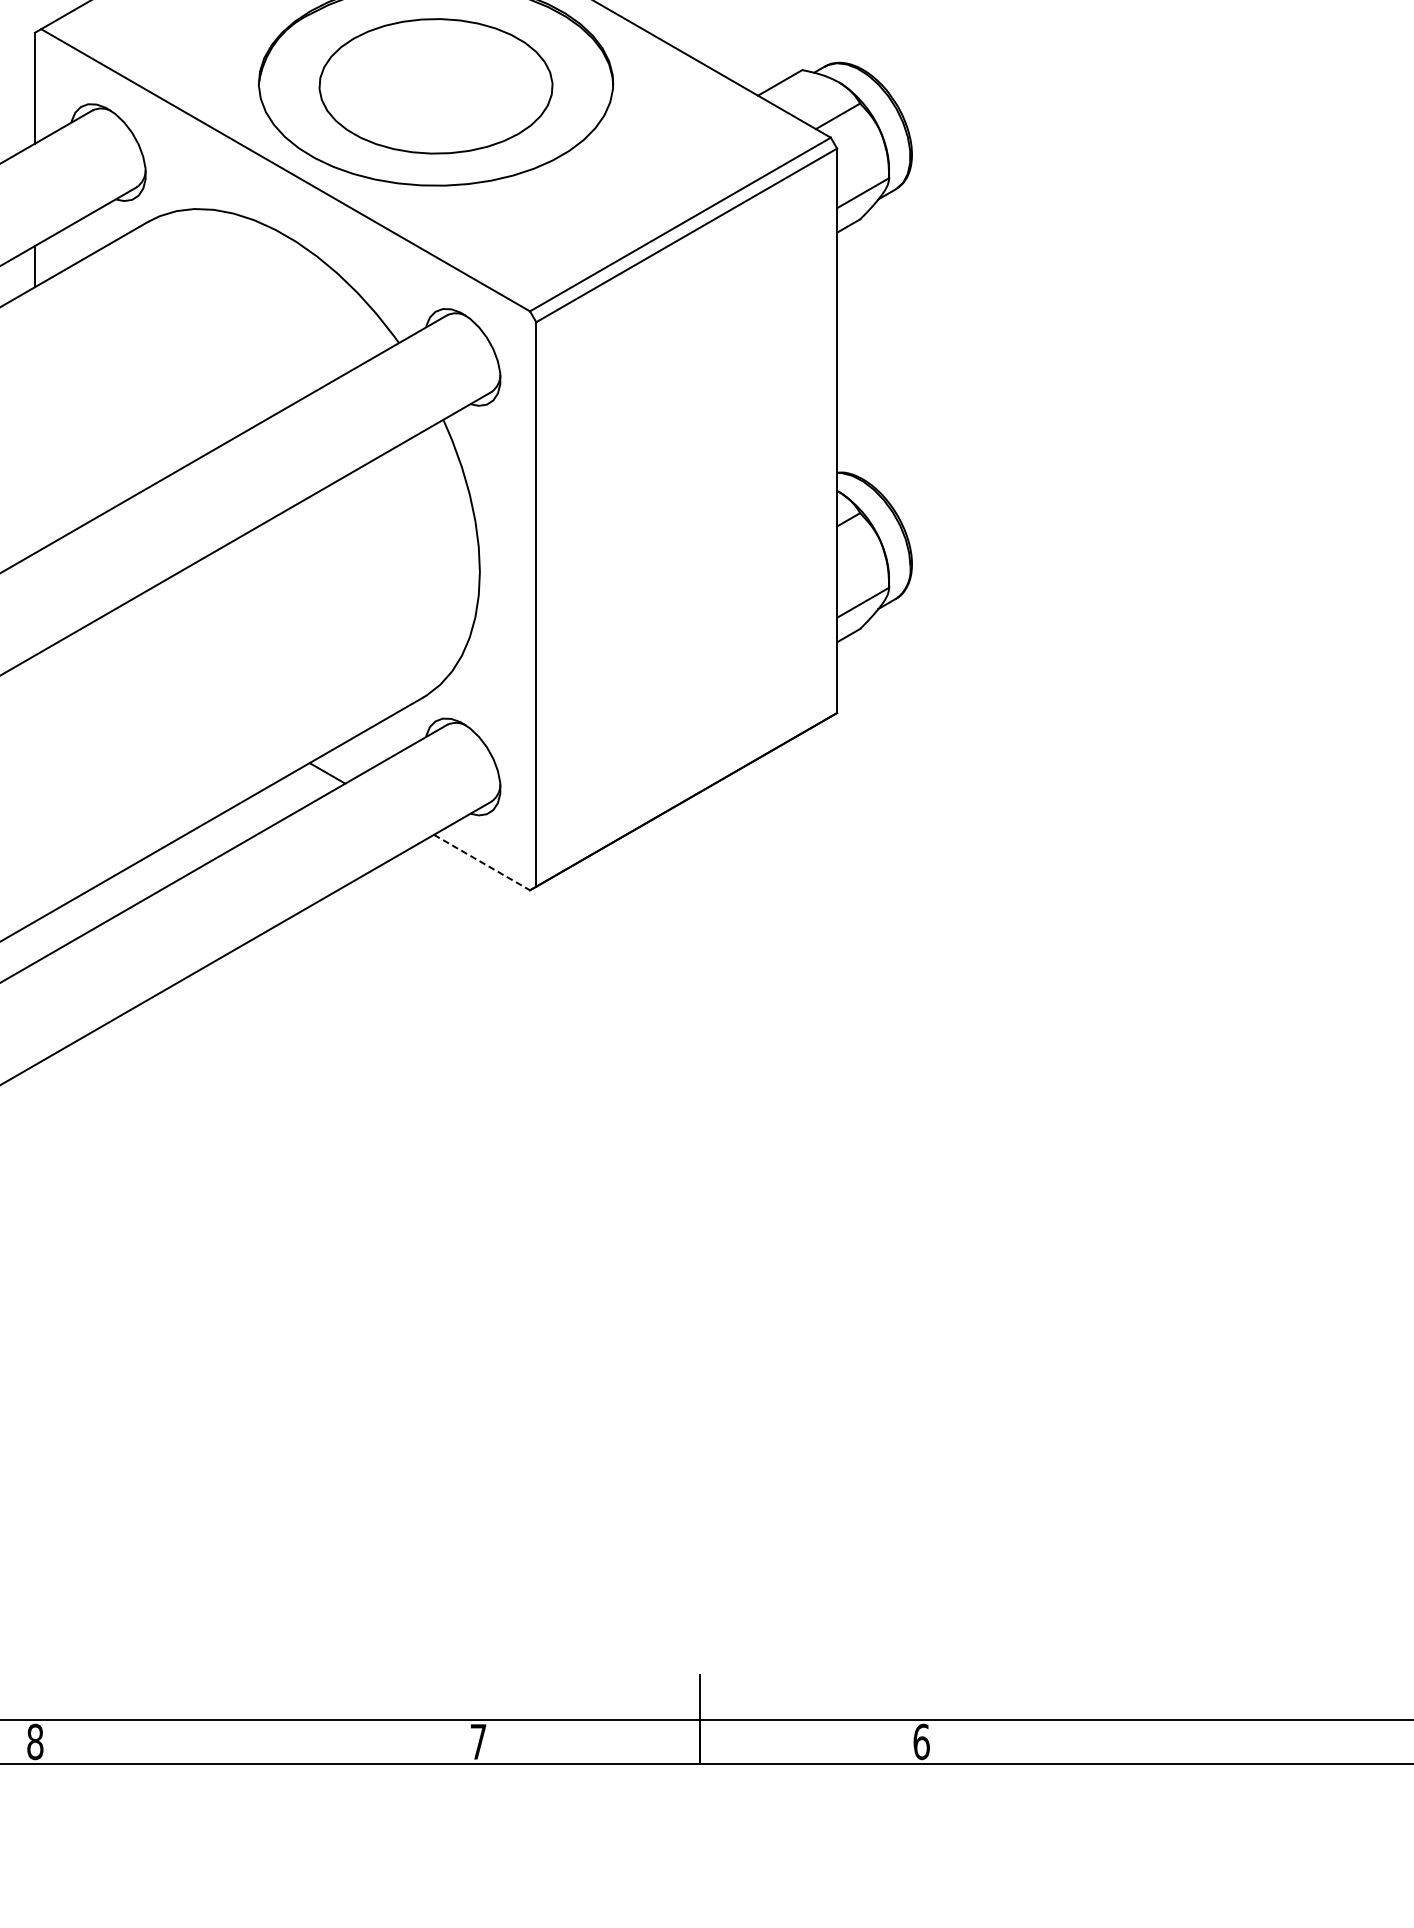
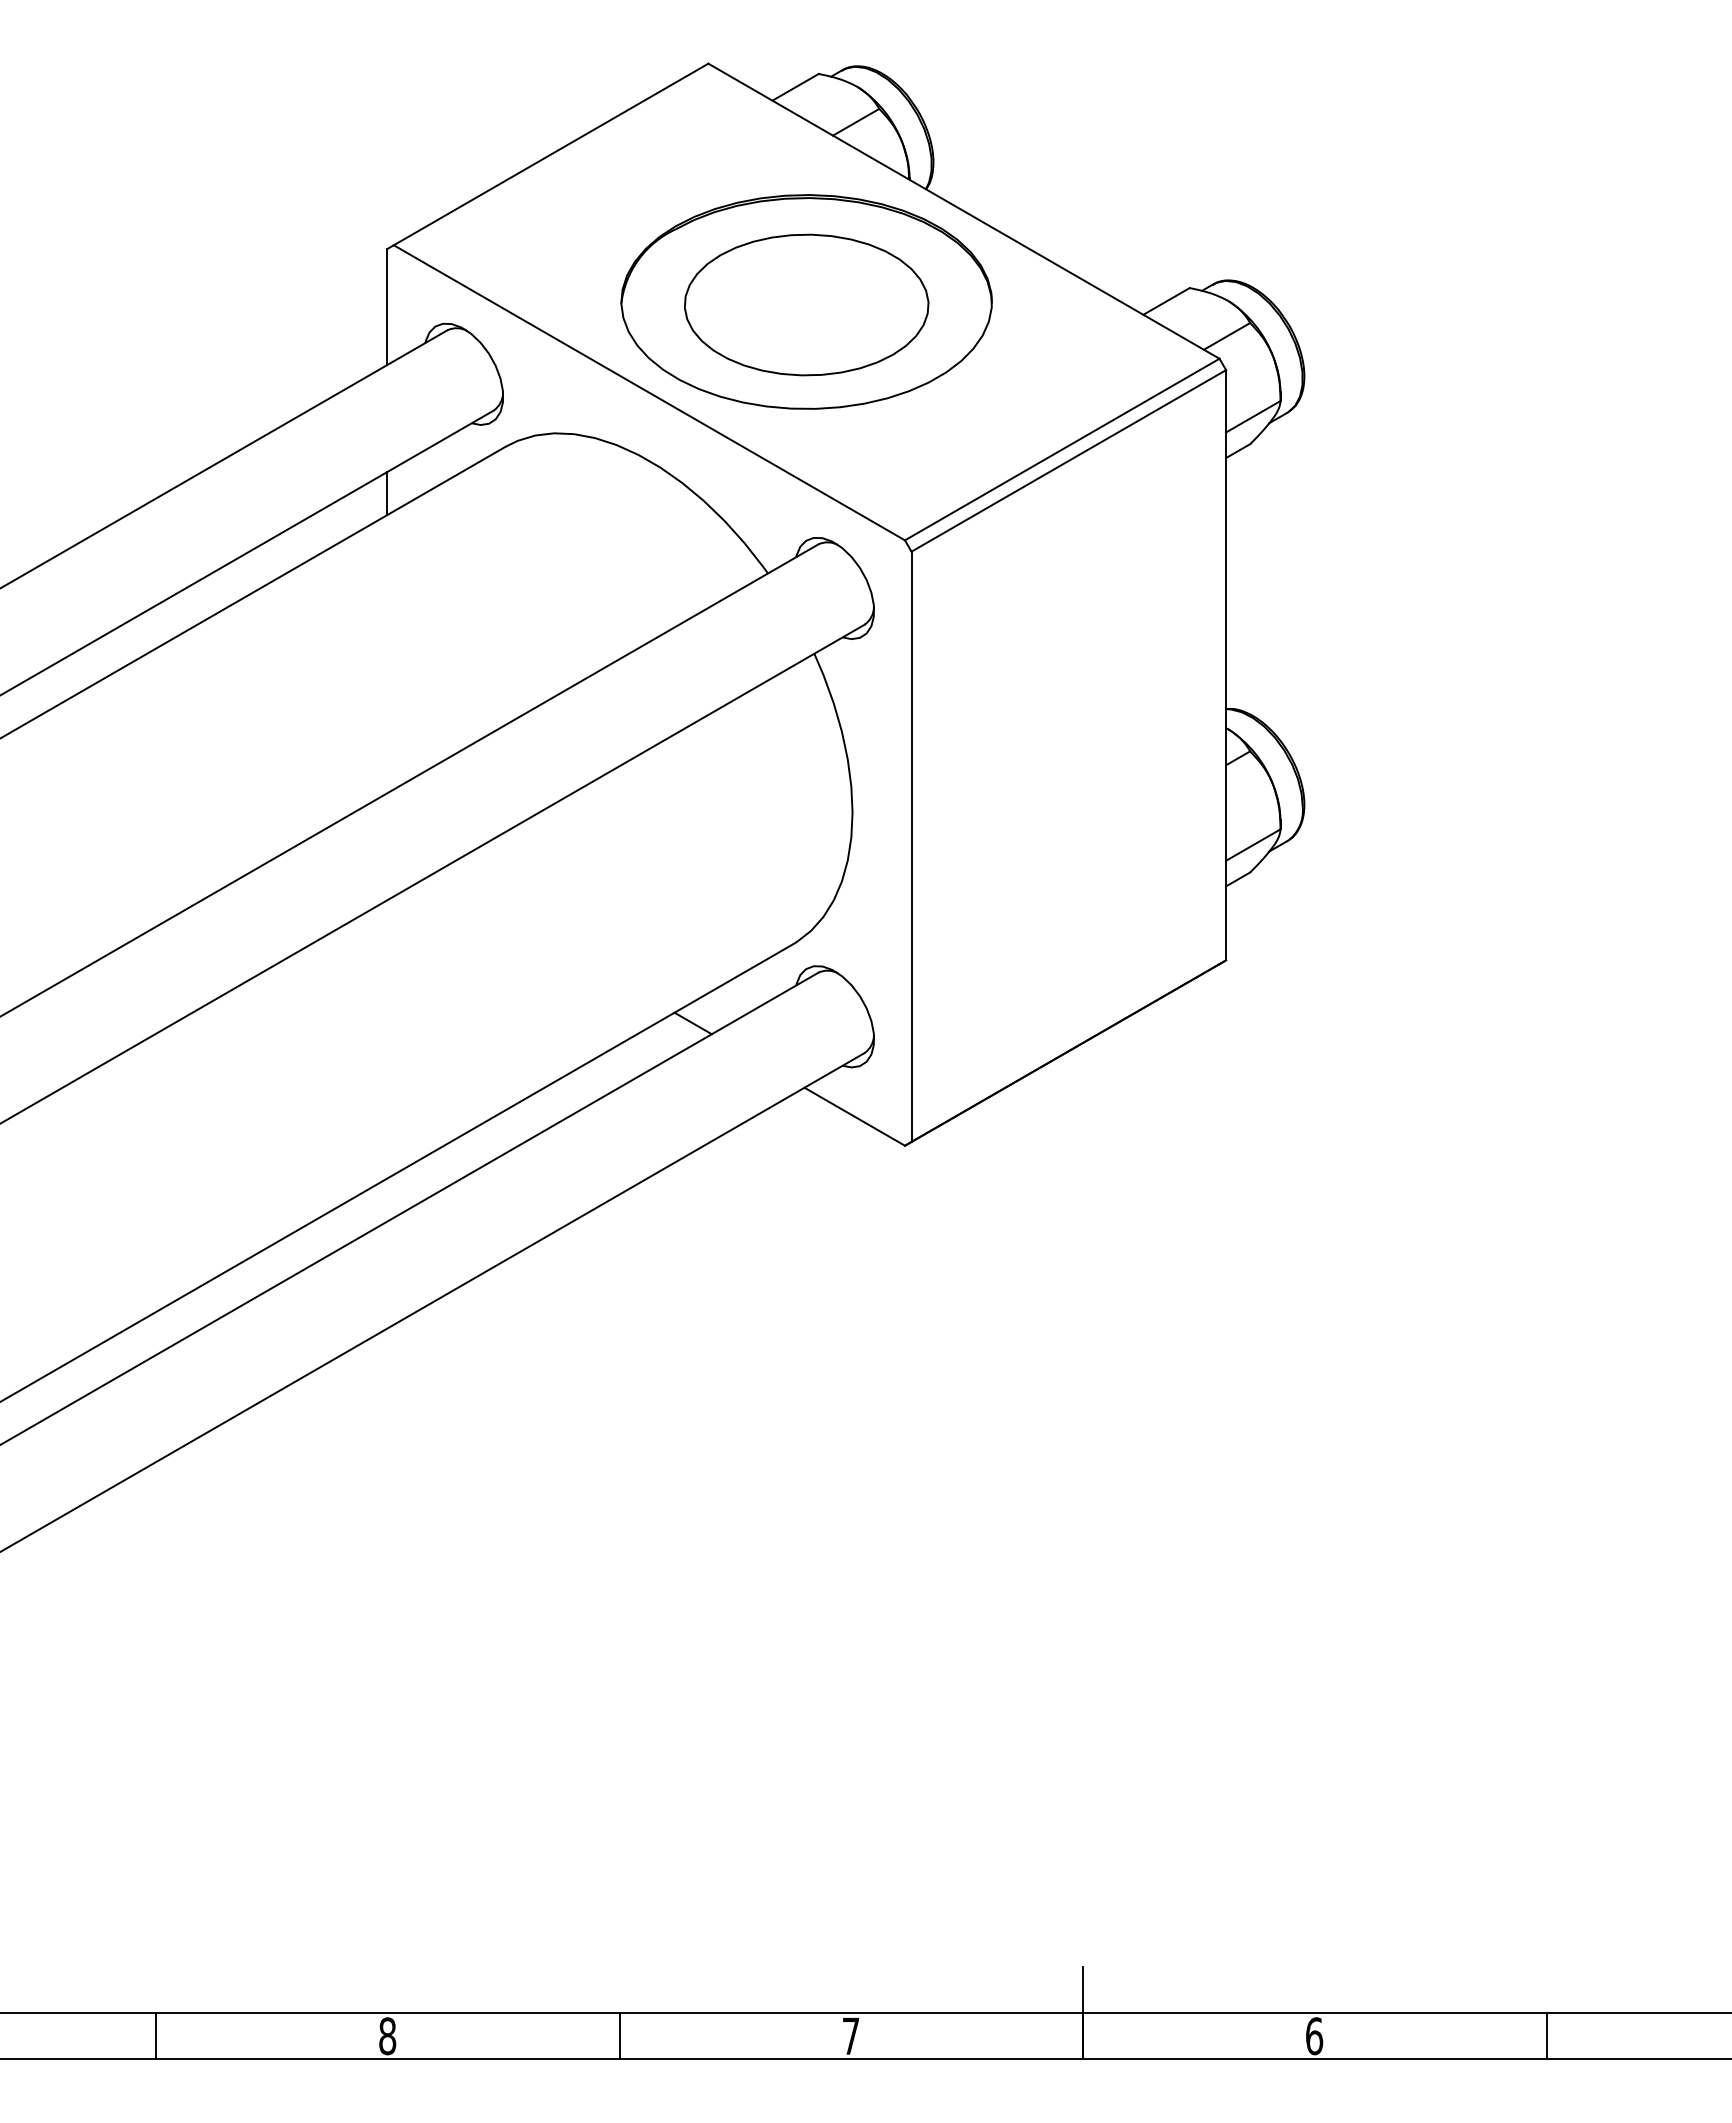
line: (481, 862) -> (854, 1116), dashed -> solid
line: (257, 1741) -> (619, 2035), added
line: (1143, 1741) -> (1546, 2035), added

